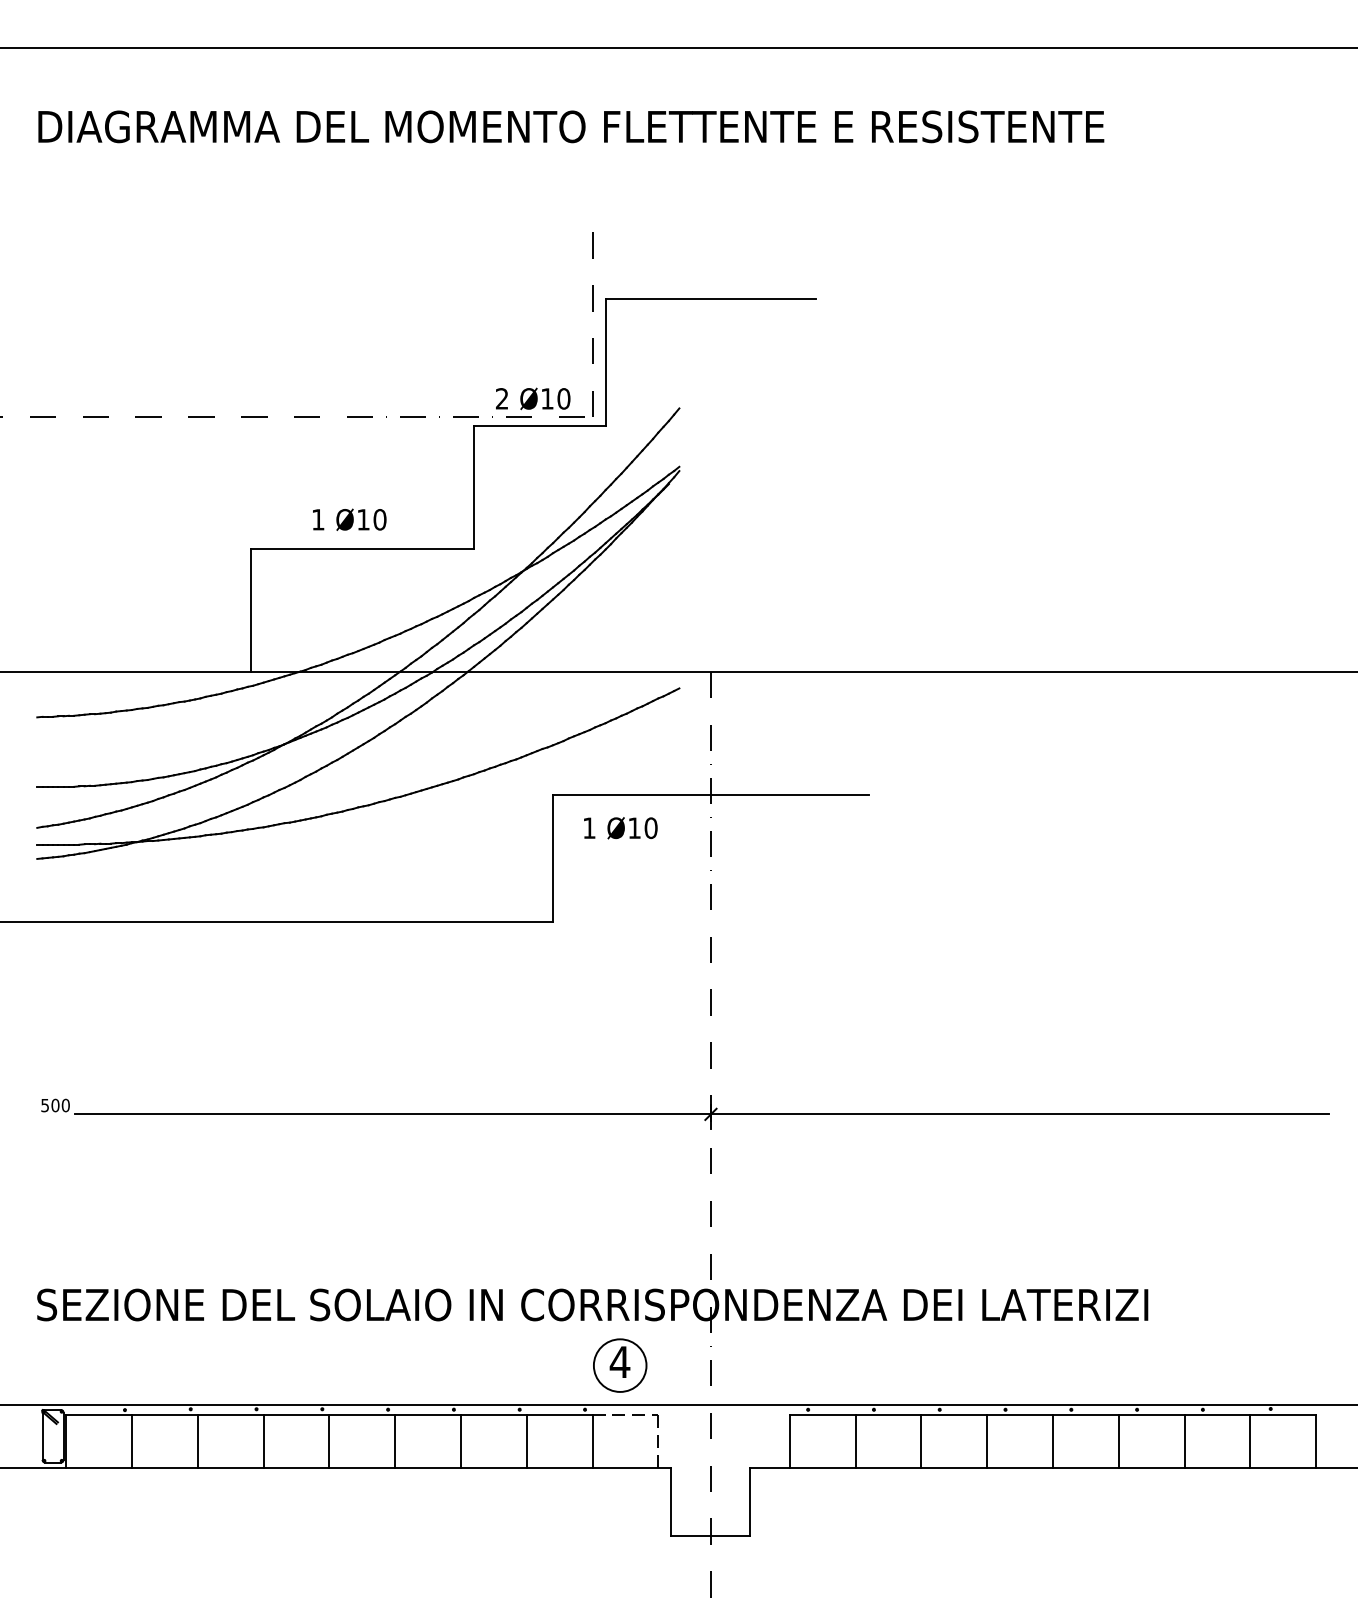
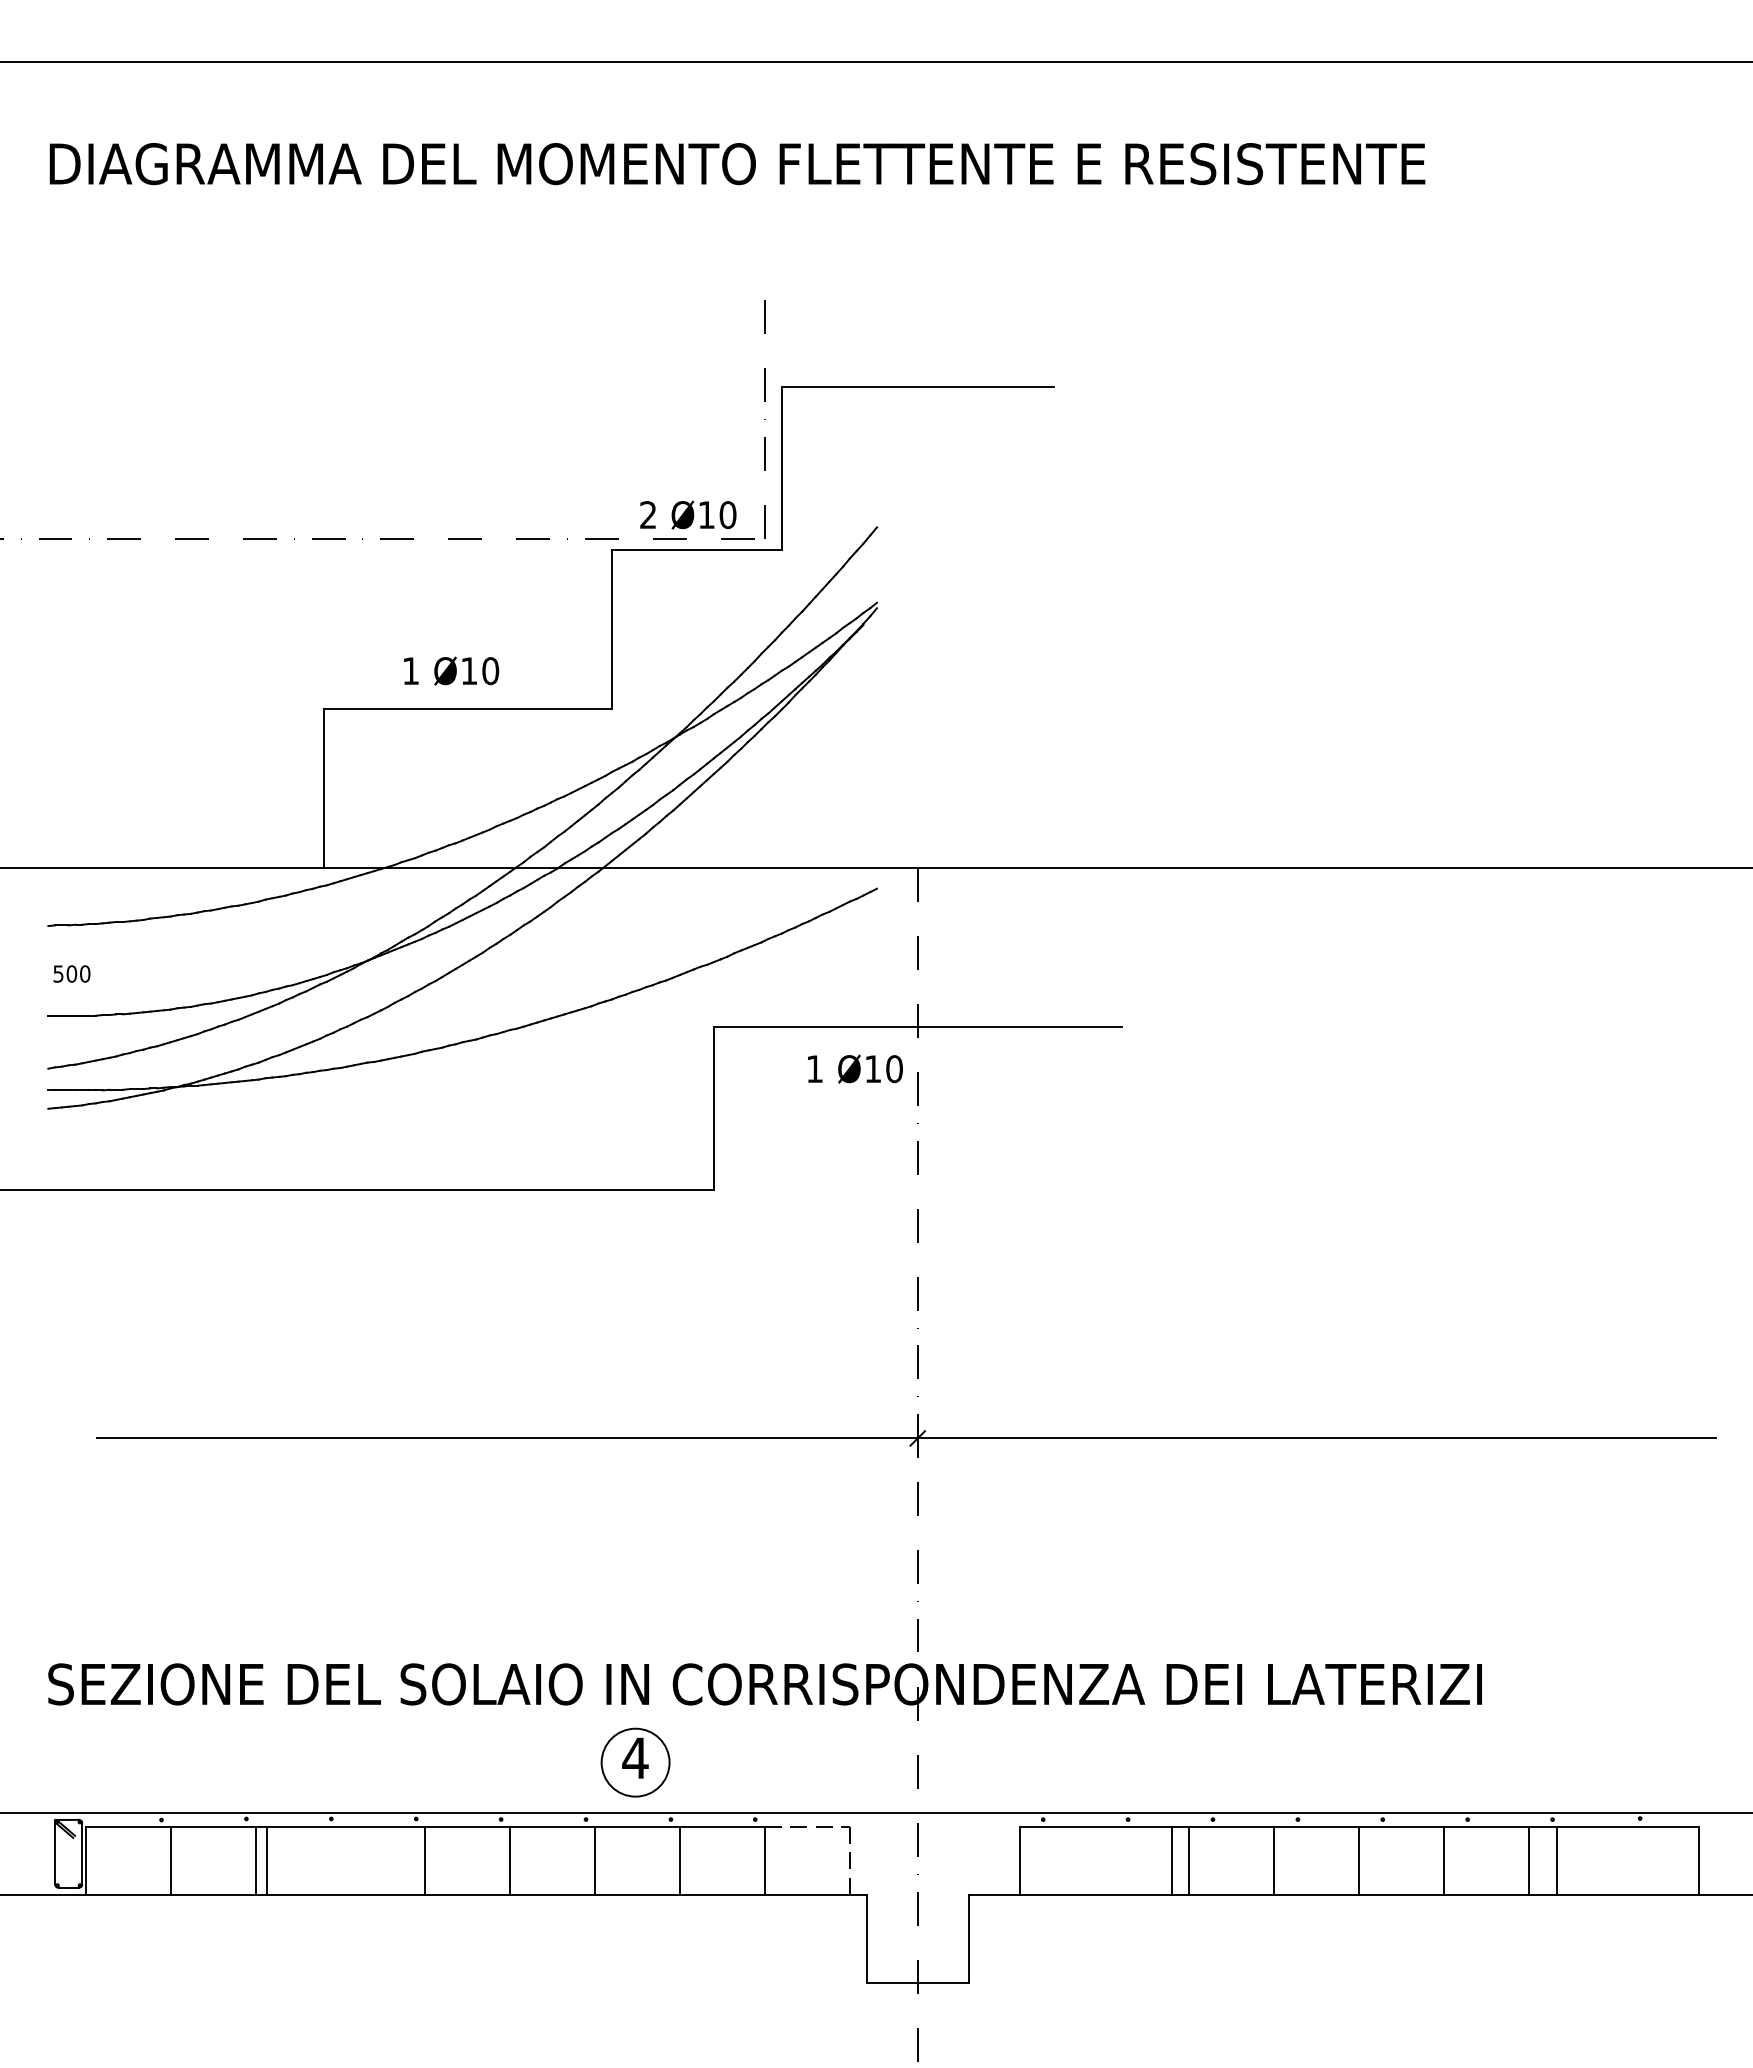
text: (620, 827) -> (855, 1068), moved
text: (55, 1105) -> (71, 973), moved
part: (620, 1365) -> (635, 1762), moved
line: (263, 1441) -> (267, 1860), moved
line: (855, 1441) -> (1171, 1860), moved
line: (1250, 1441) -> (1556, 1860), moved

